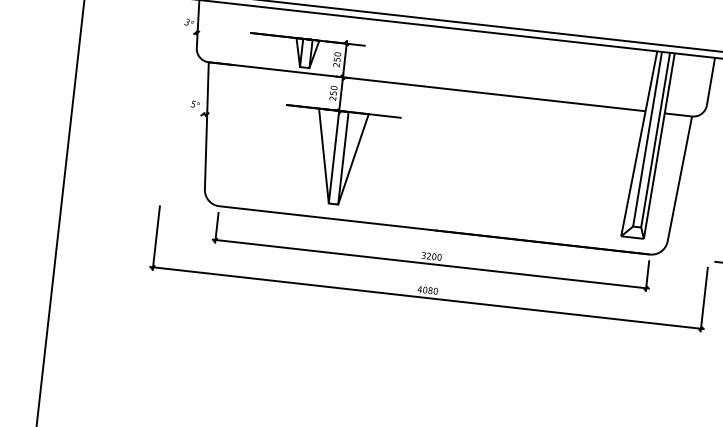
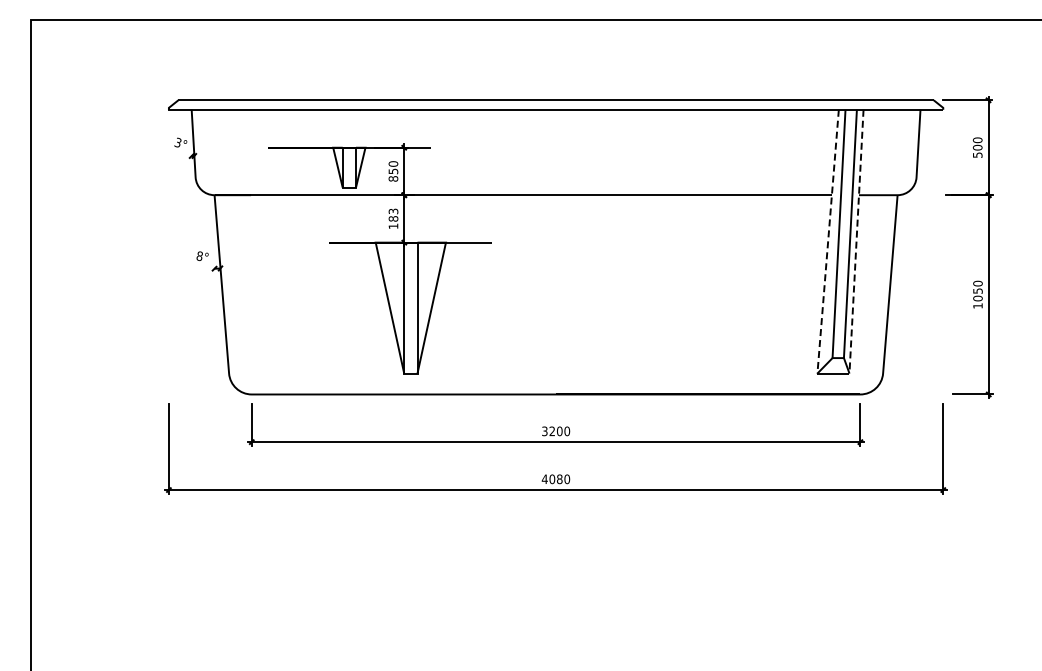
text: (336, 64) -> (393, 178), 250 -> 850
text: (333, 92) -> (393, 218), 250 -> 183
text: (193, 103) -> (199, 255), 5° -> 8°
line: (639, 144) -> (828, 242), solid -> dashed
line: (659, 146) -> (856, 242), solid -> dashed

